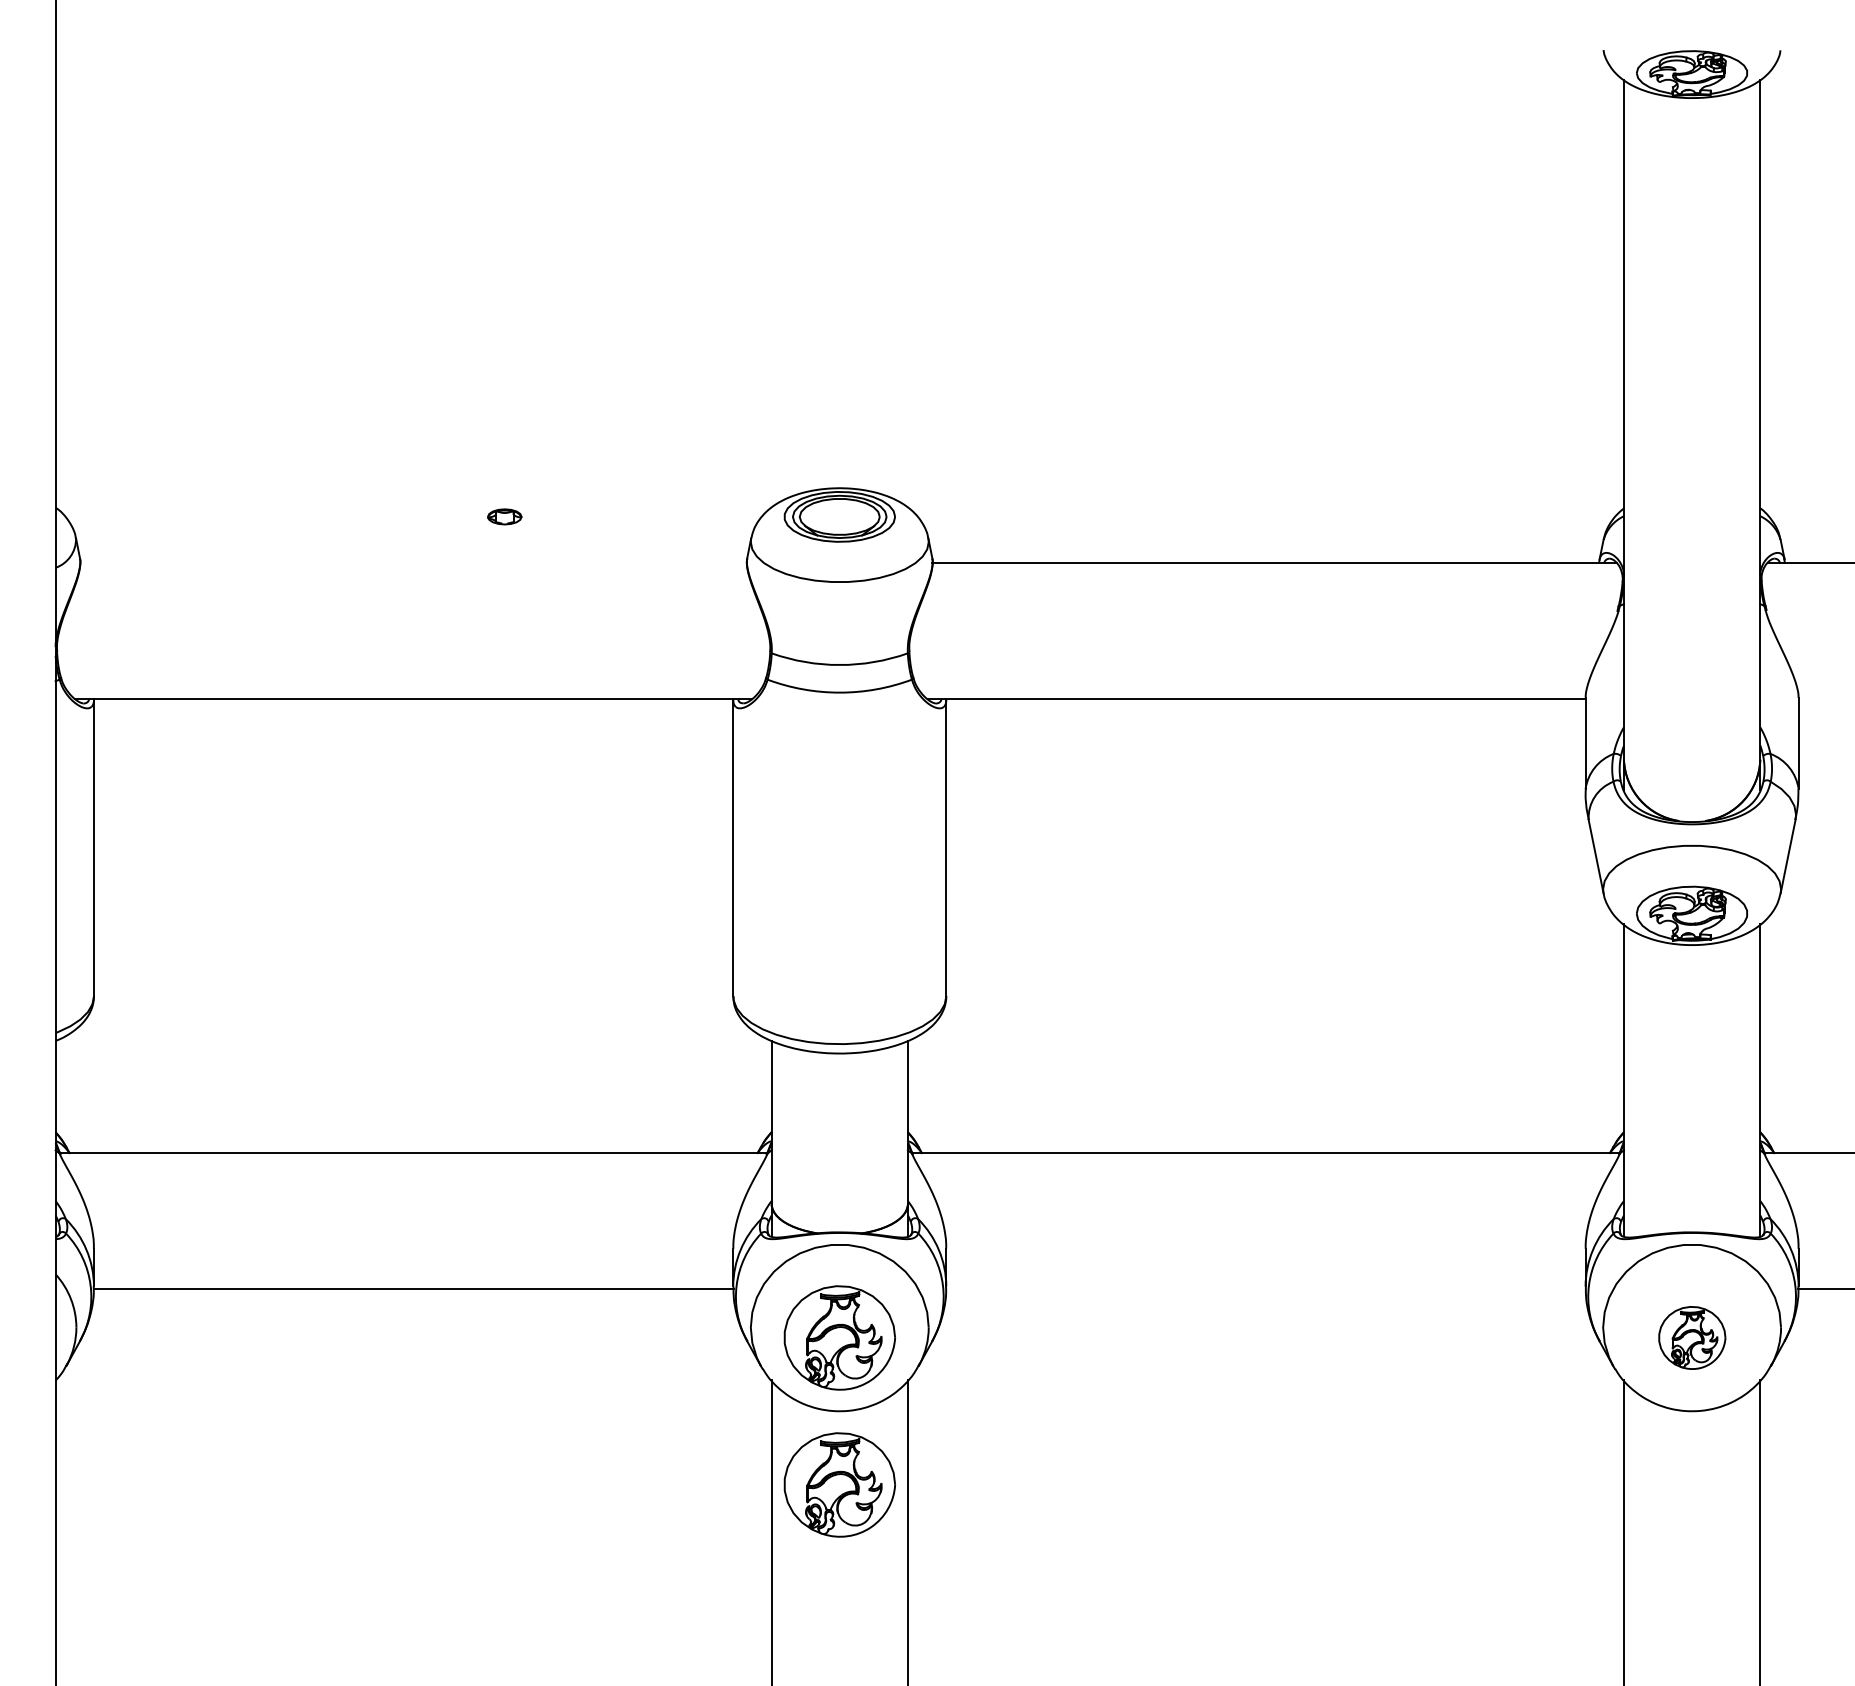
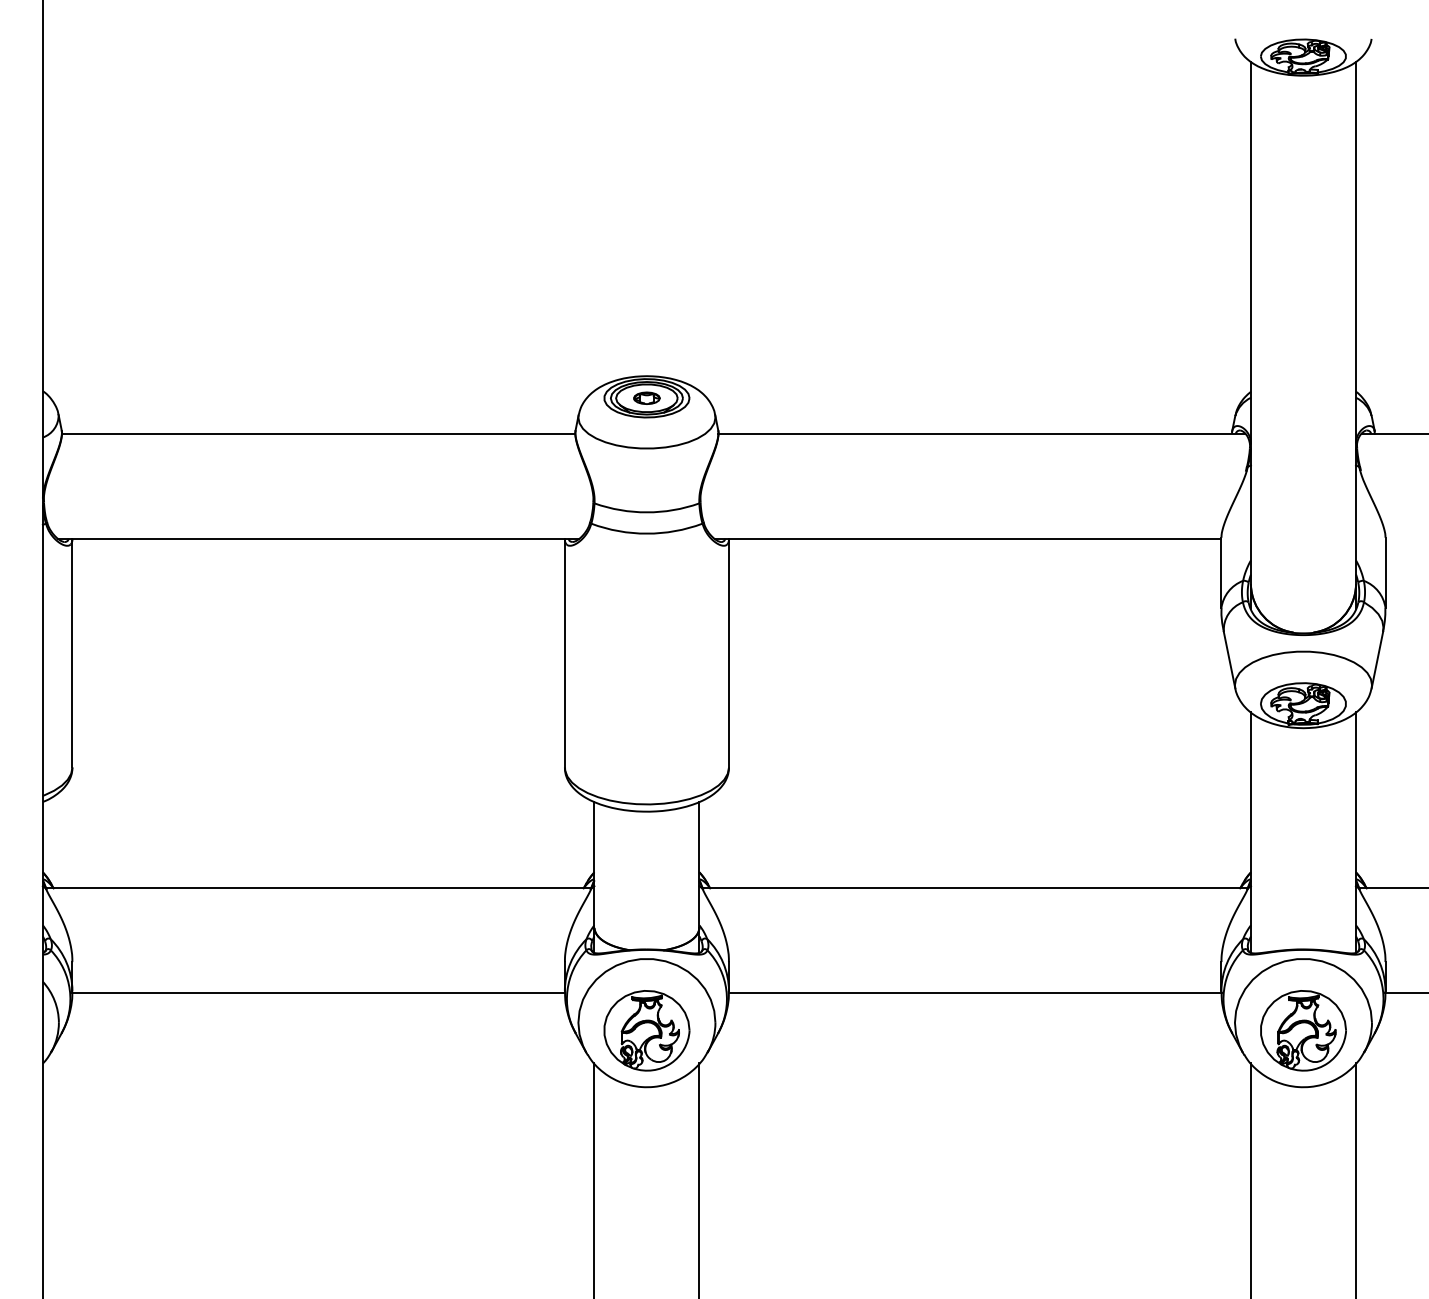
part: (504, 516) -> (646, 397), moved
line: (413, 562) -> (318, 433), added
line: (1265, 1289) -> (974, 993), added
part: (1692, 1337) -> (1303, 1030), size x1.67
part: (839, 1484) -> (646, 1143), removed

